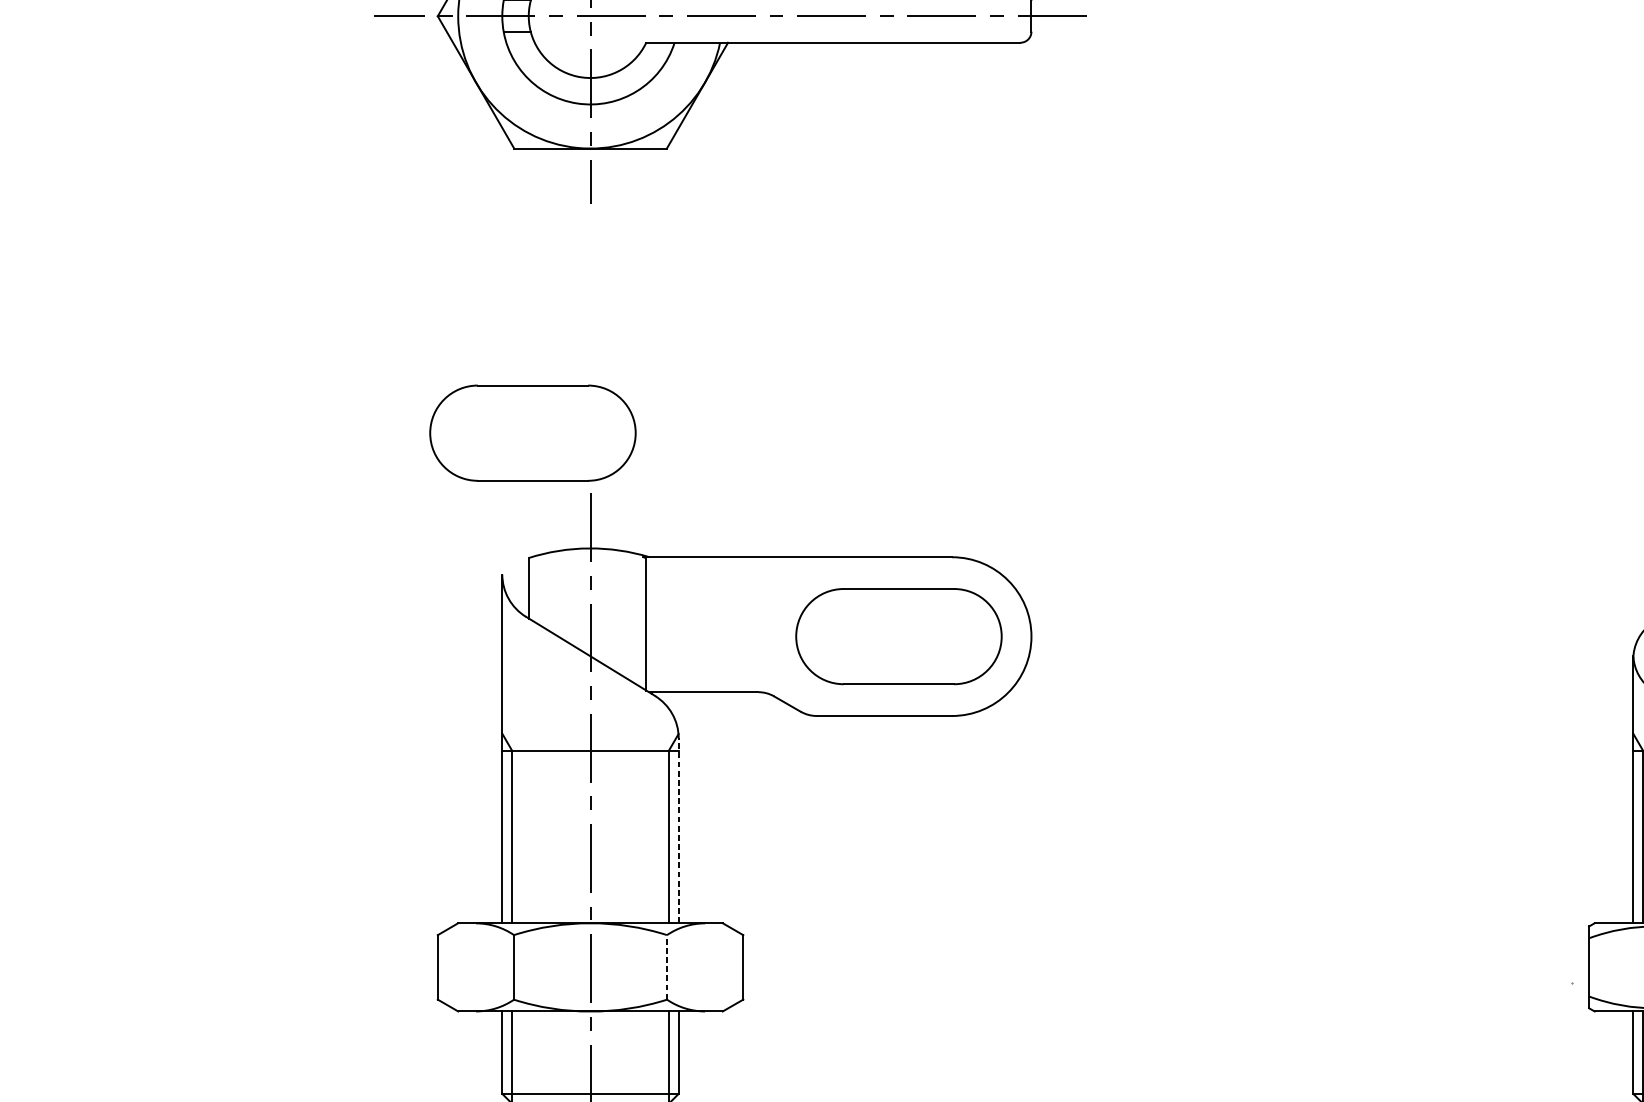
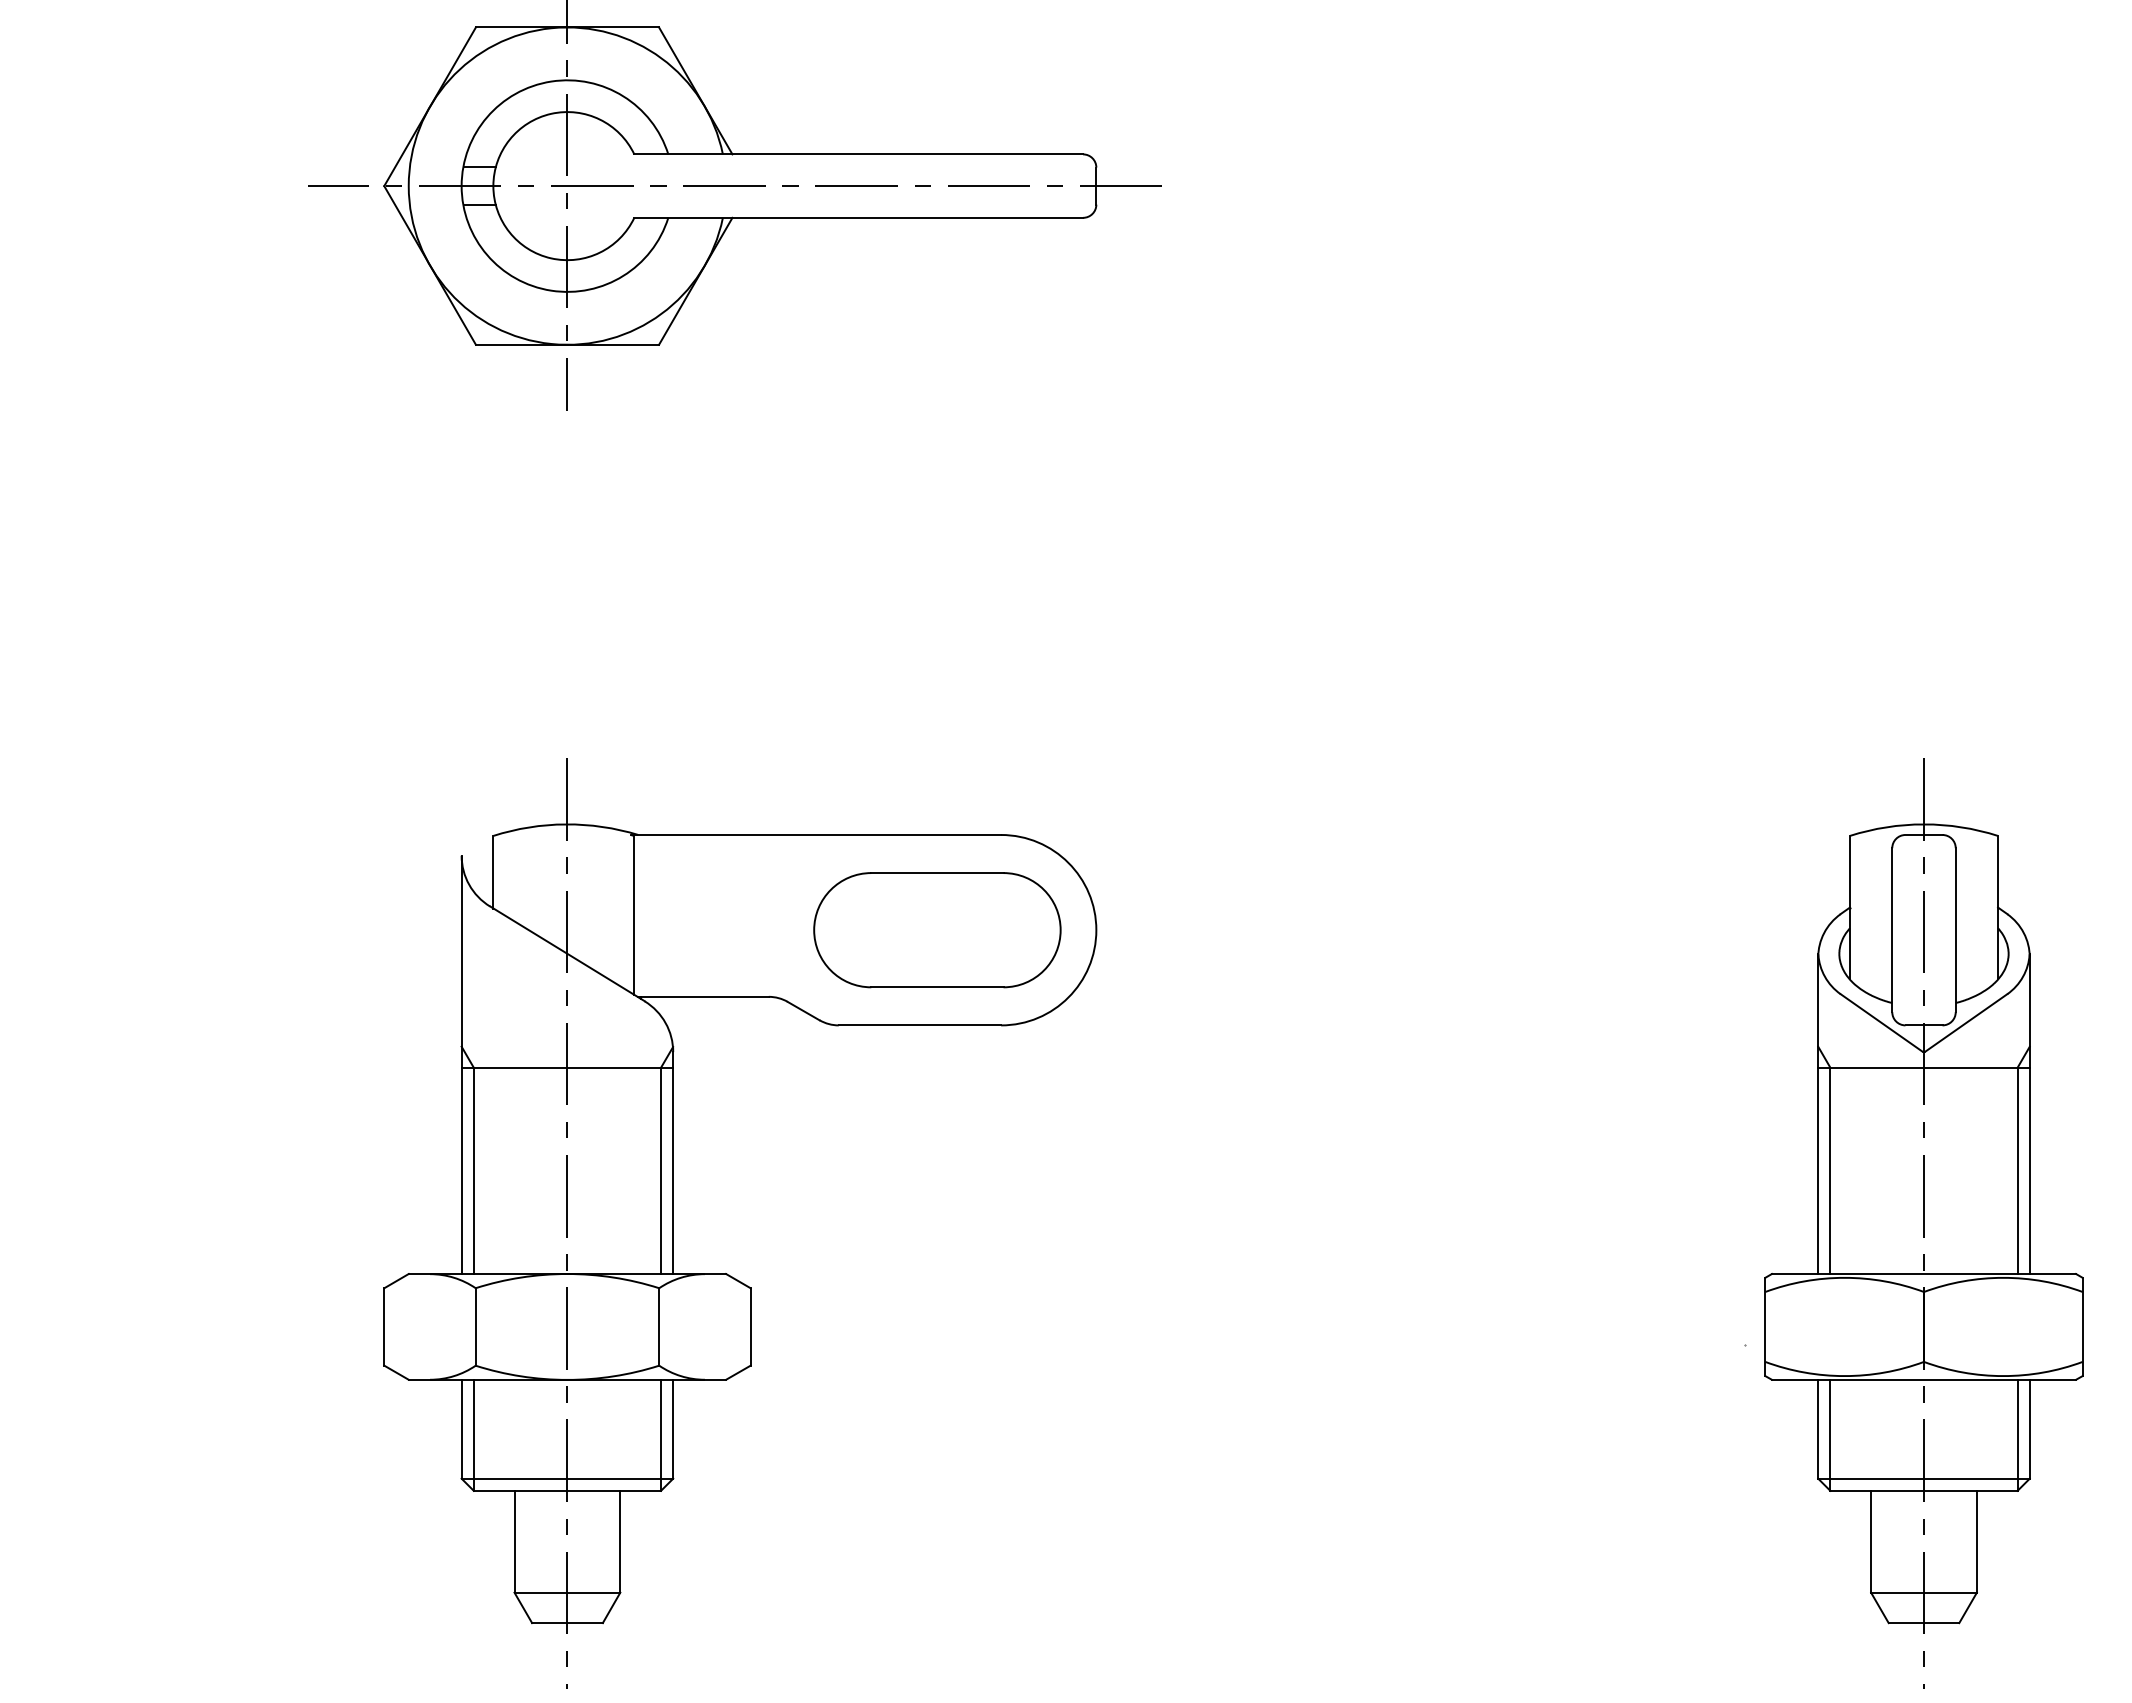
part: (533, 433) -> (498, 686), removed
line: (678, 831) -> (673, 1163), dashed -> solid
line: (667, 967) -> (659, 1326), dashed -> solid

